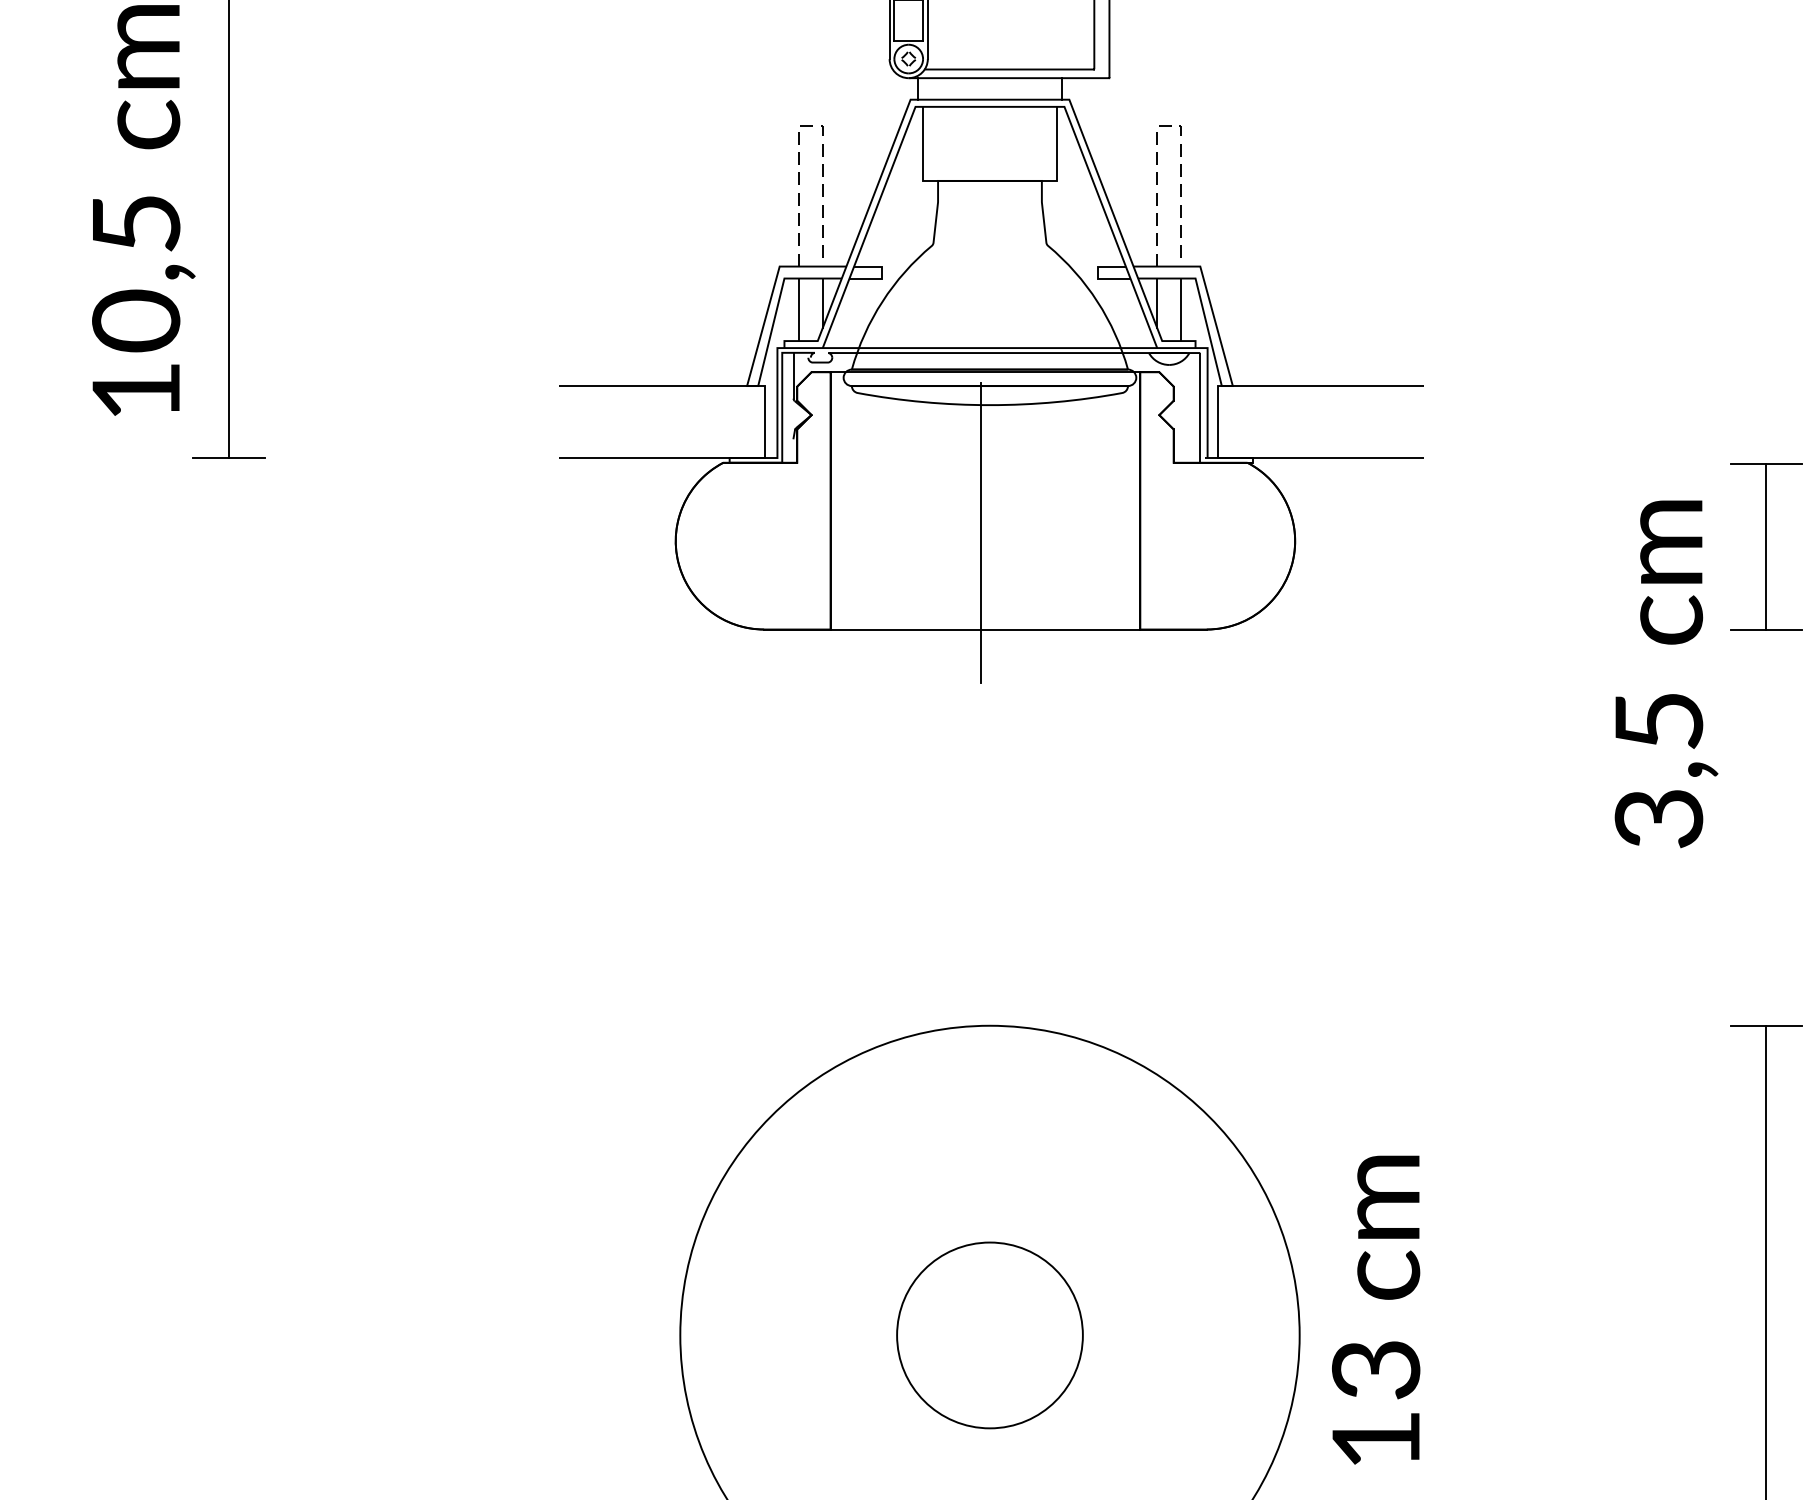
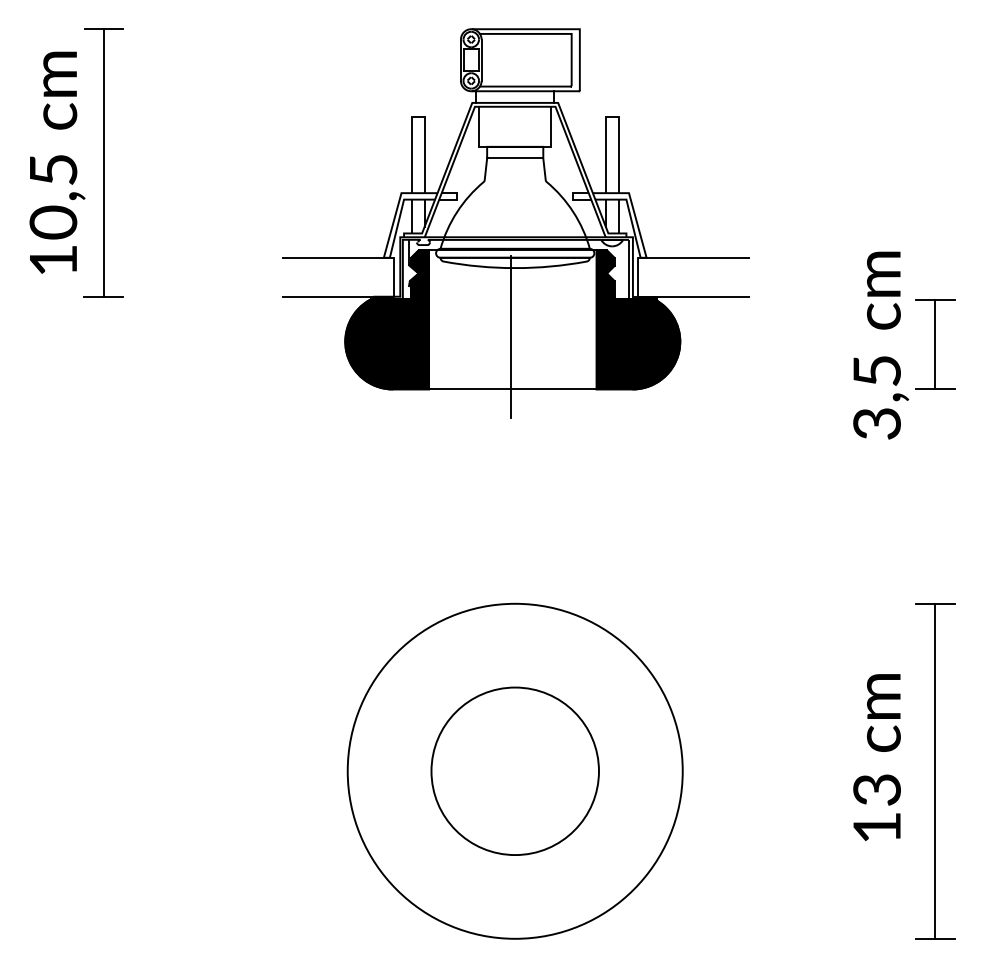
line: (811, 124) -> (418, 116), dashed -> solid
line: (1169, 124) -> (612, 116), dashed -> solid
line: (990, 202) -> (515, 158), added
fill: (753, 500) -> (387, 319), added
fill: (1217, 500) -> (638, 319), added
text: (1667, 673) -> (881, 345), moved
text: (1375, 1309) -> (876, 757), moved
circle: (988, 1335) -> (514, 771), size x1.67

